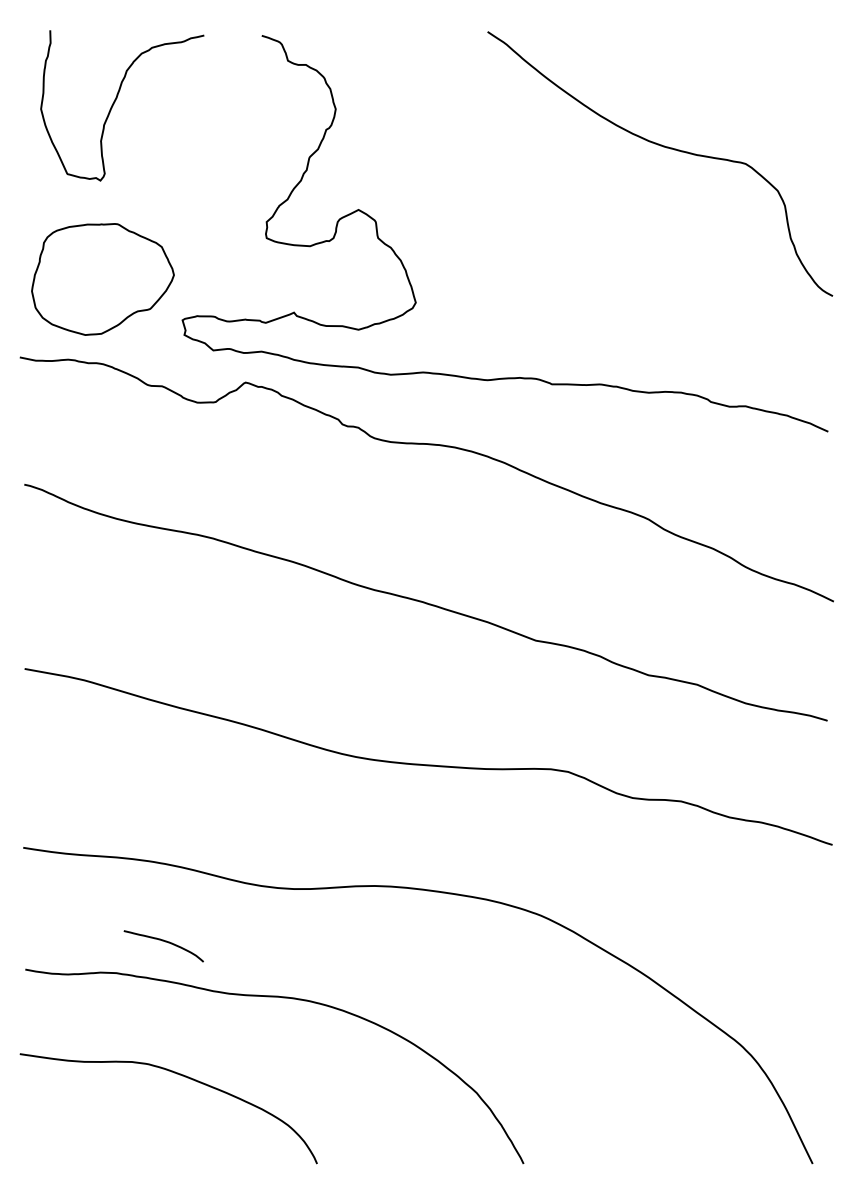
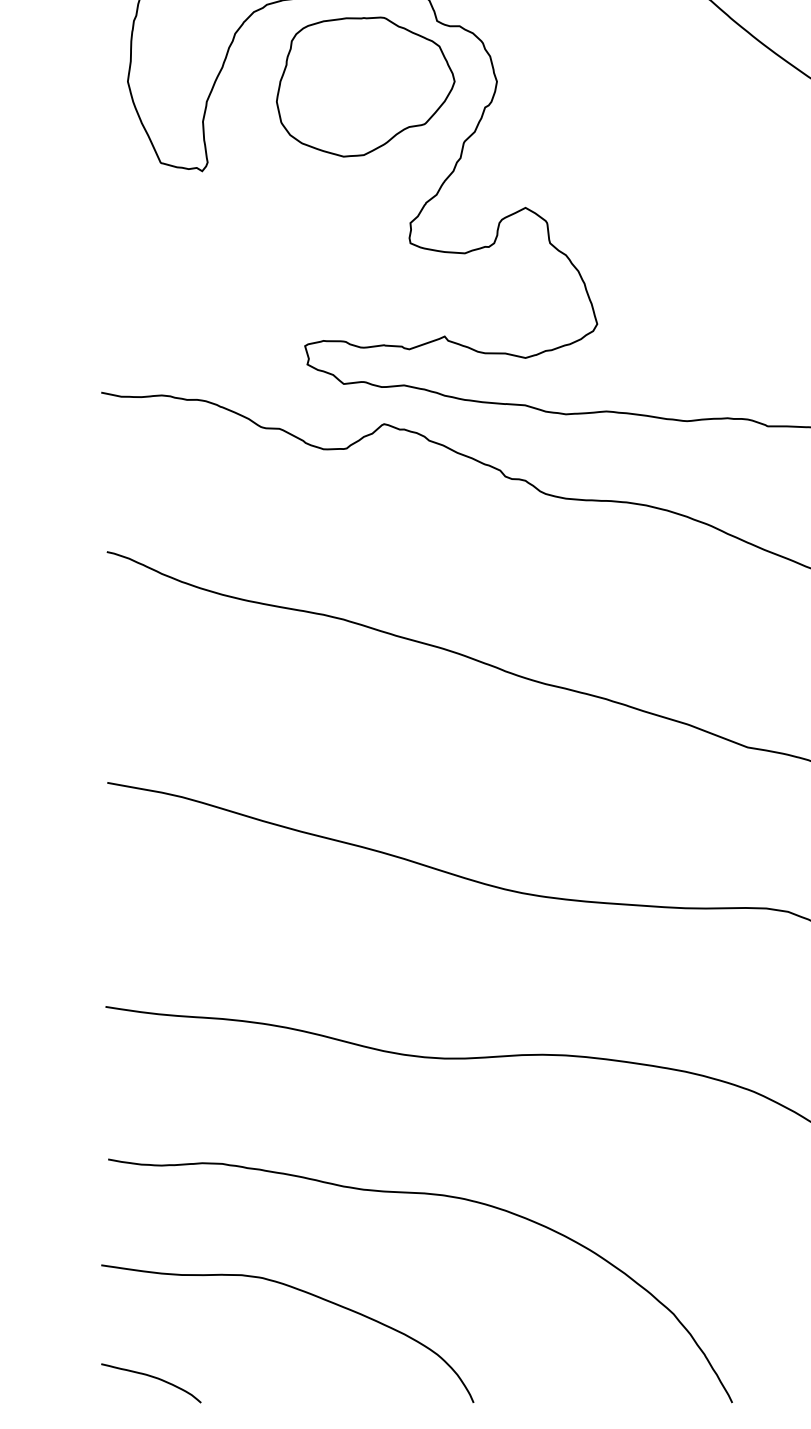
part: (102, 279) -> (365, 87), moved
curve: (165, 942) -> (153, 1378), moved

